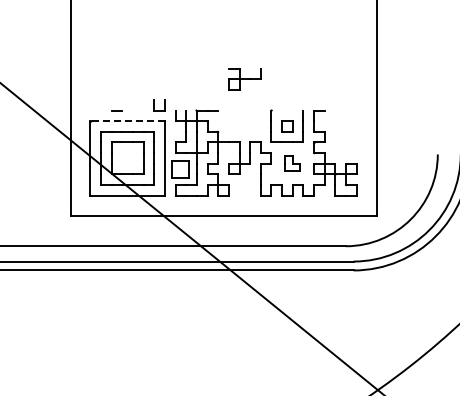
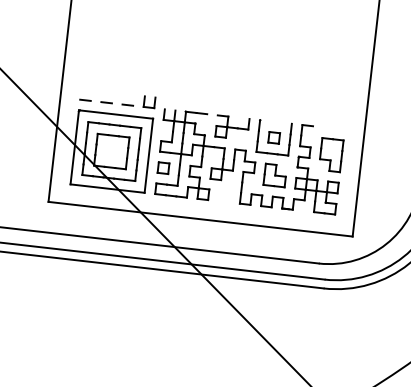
part: (244, 79) -> (232, 128), moved
line: (95, 110) -> (85, 100), added
line: (138, 110) -> (127, 105), added
line: (127, 121) -> (115, 114), dashed -> solid
part: (345, 136) -> (330, 154), added
part: (292, 163) -> (275, 175), size x1.43
part: (180, 168) -> (163, 167), size x0.62

